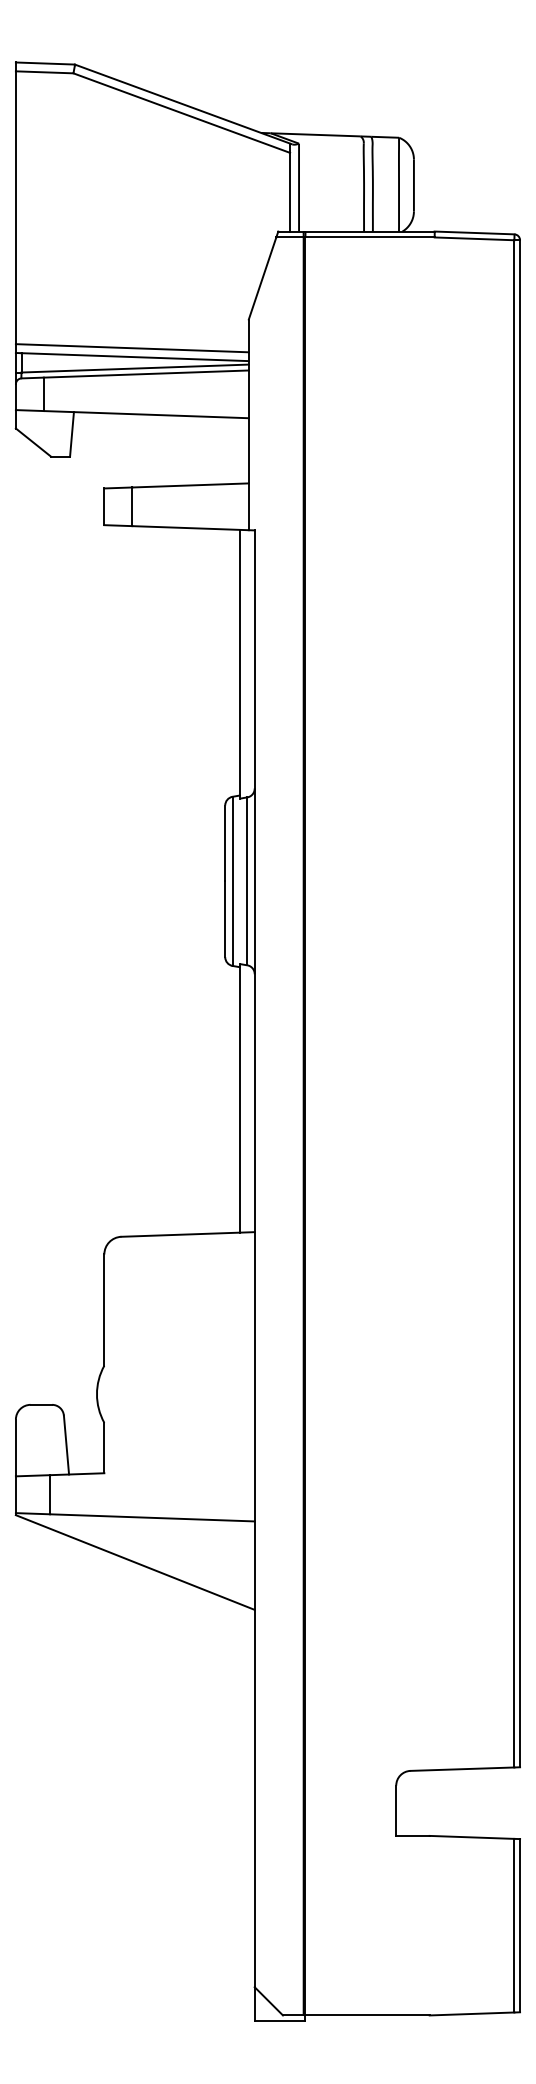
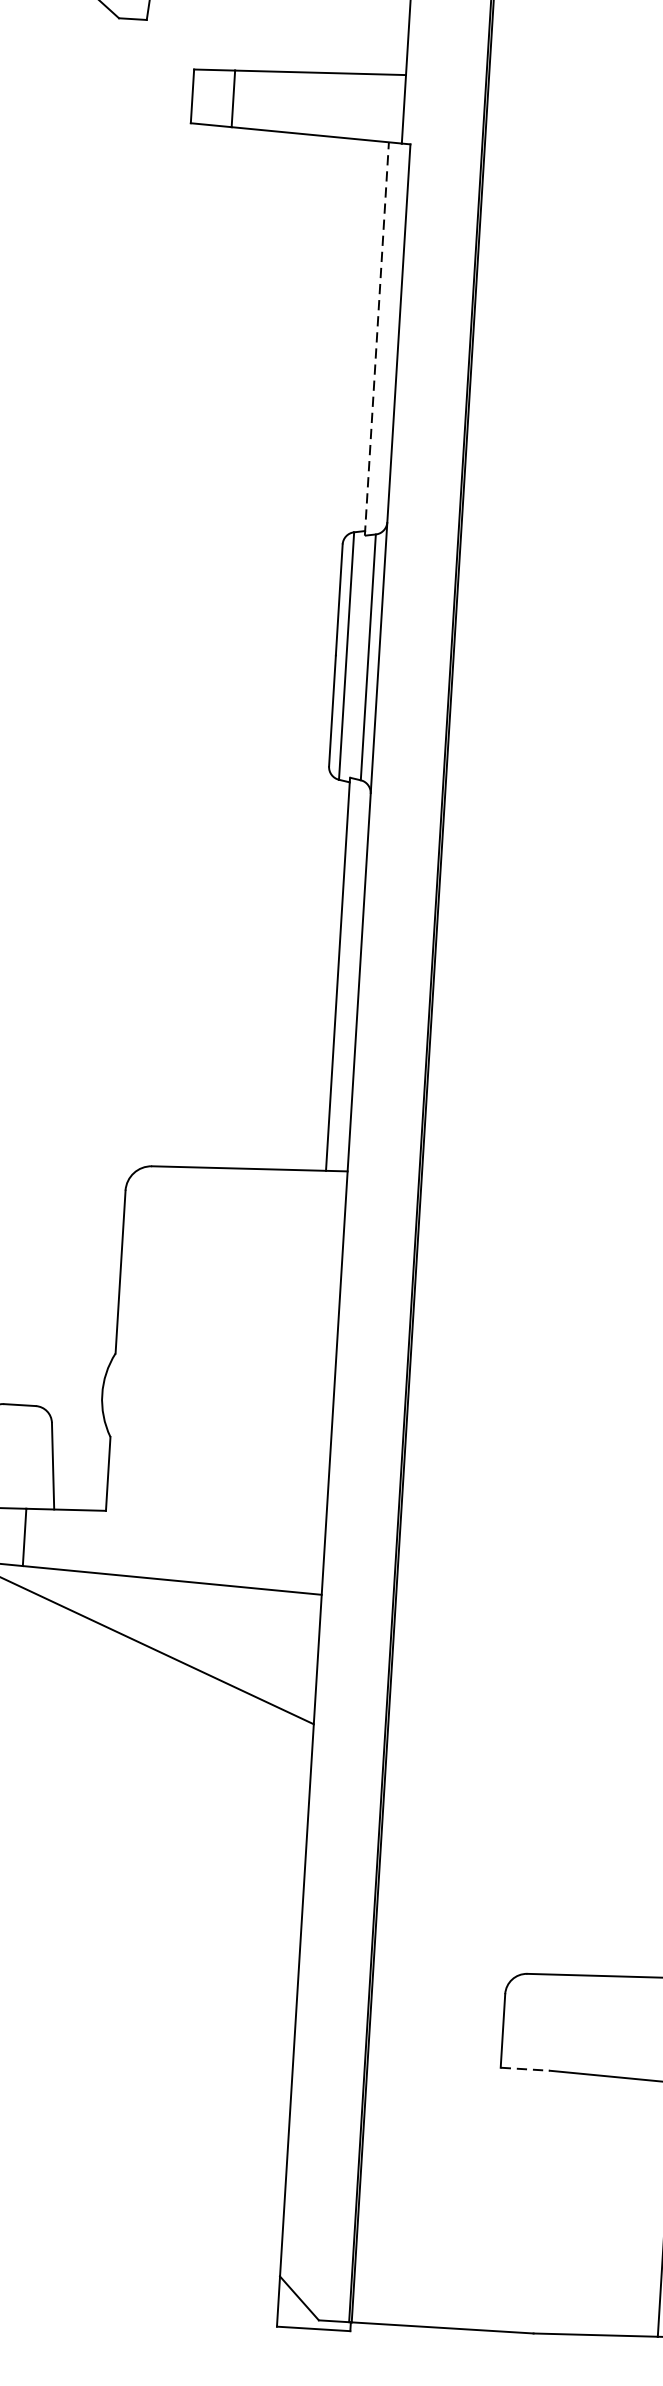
line: (239, 663) -> (376, 337), solid -> dashed
line: (412, 1835) -> (524, 2068), solid -> dashed

